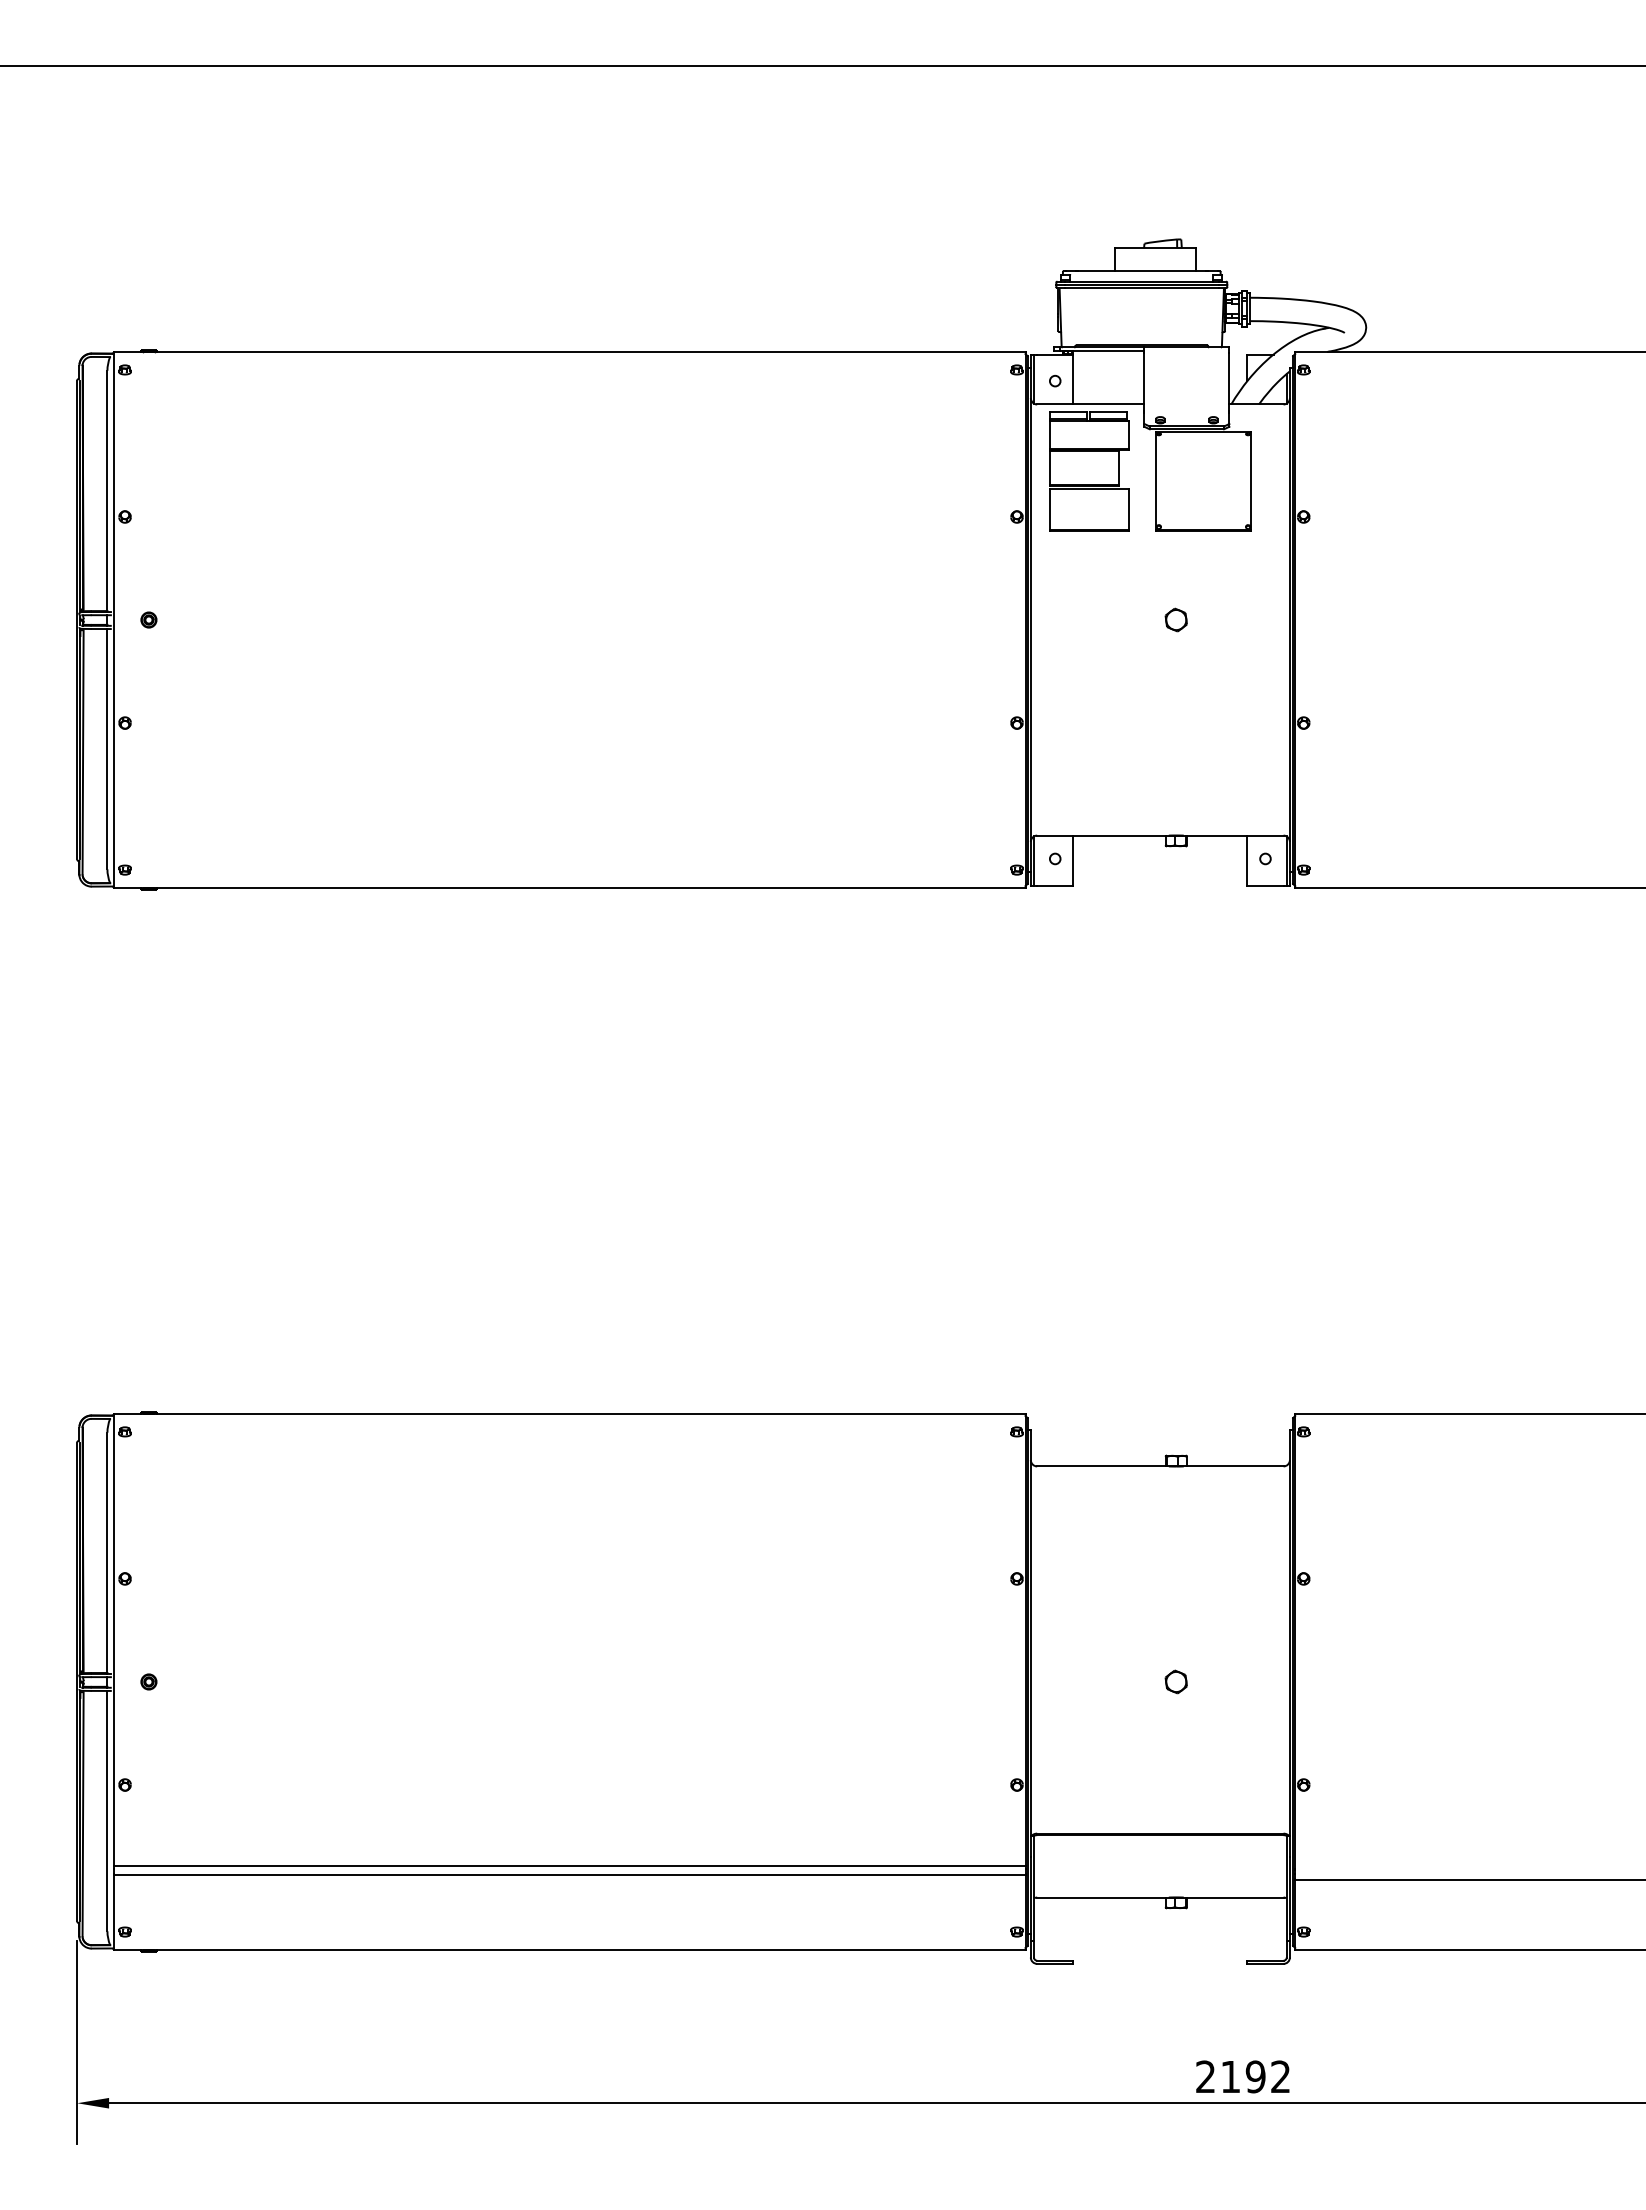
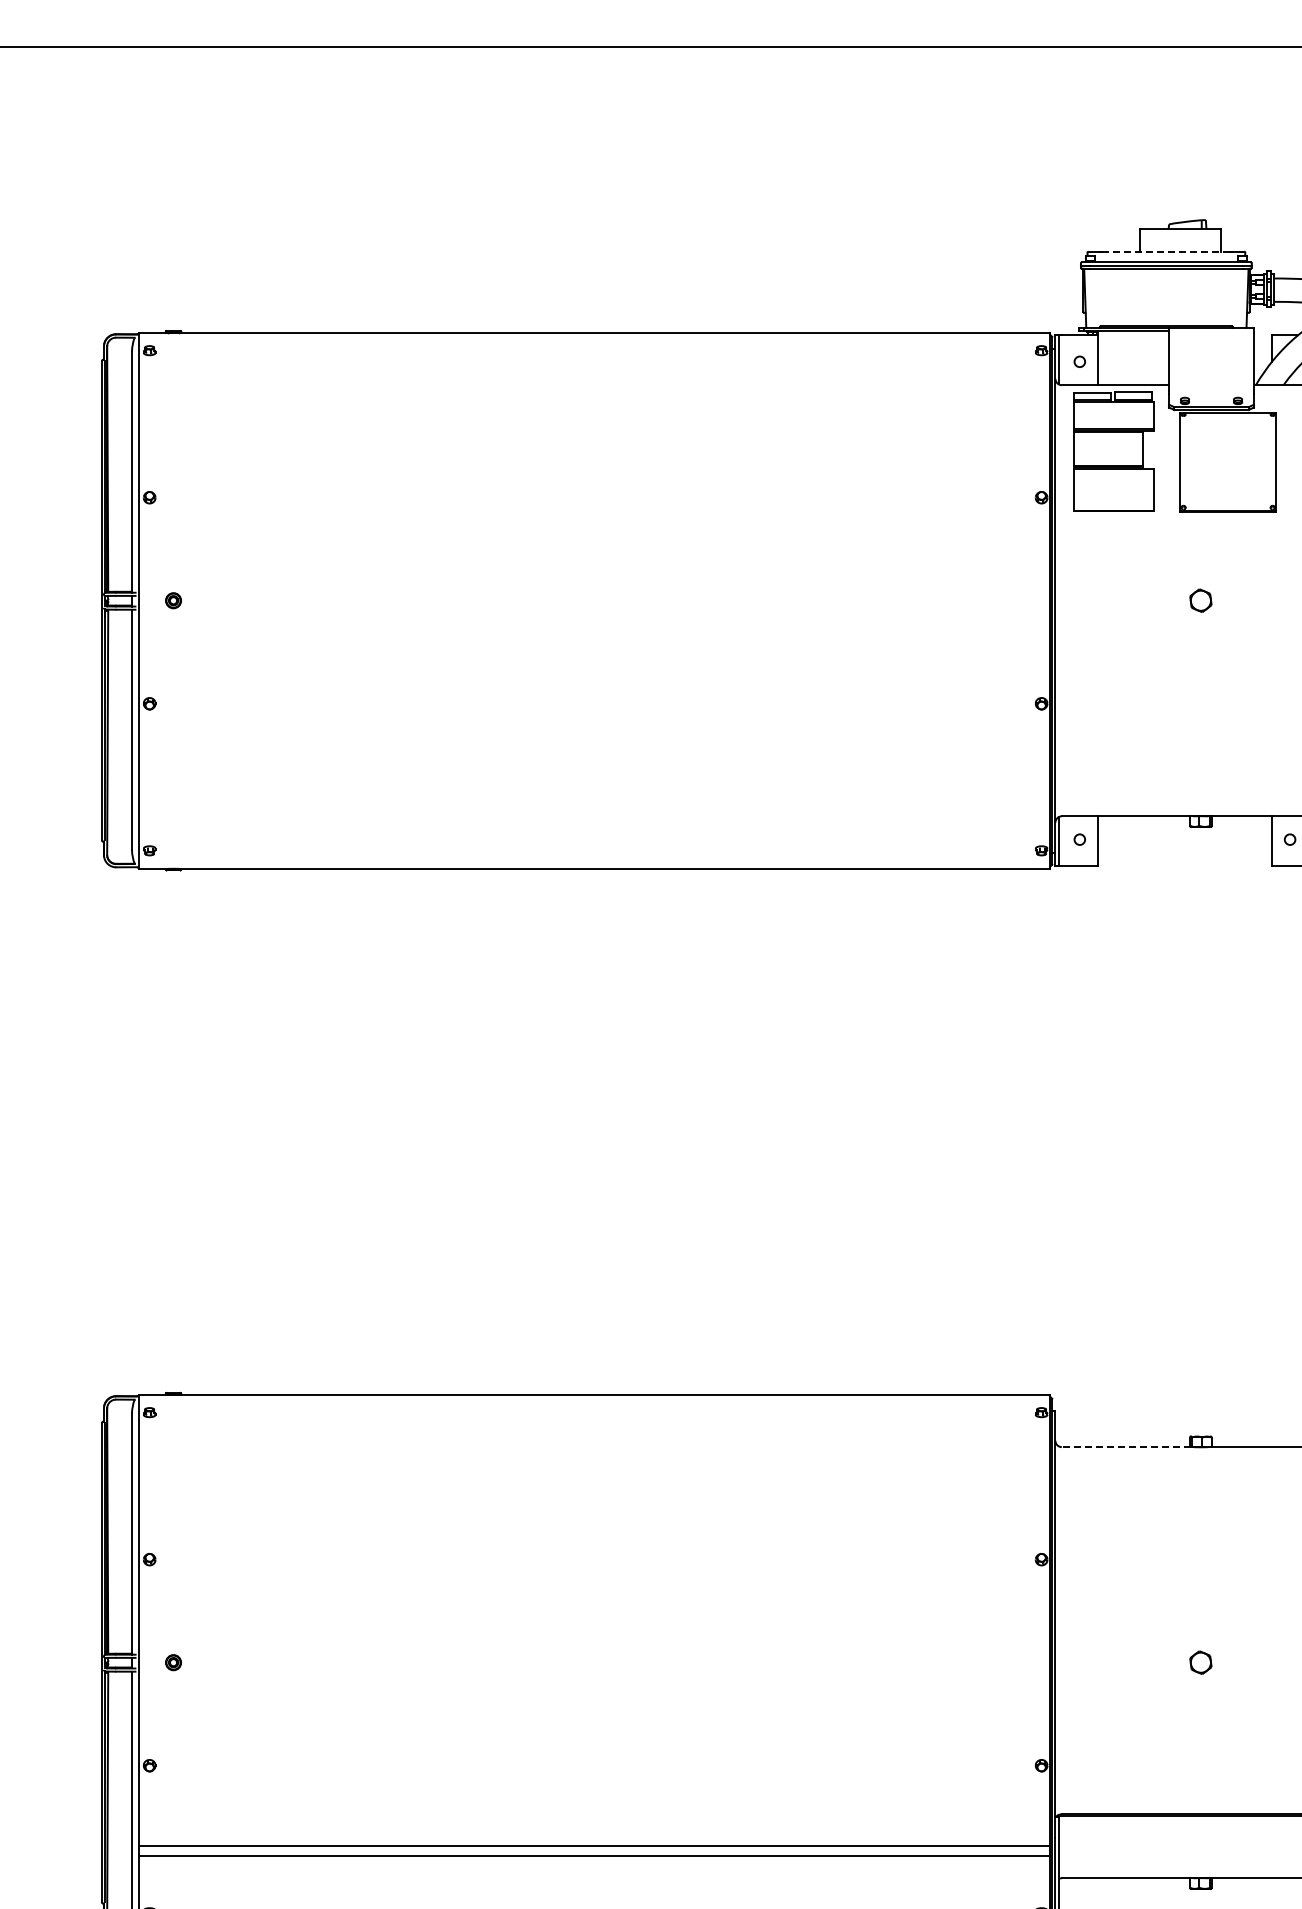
line: (1142, 271) -> (1167, 252), solid -> dashed
line: (1101, 1466) -> (1126, 1447), solid -> dashed

